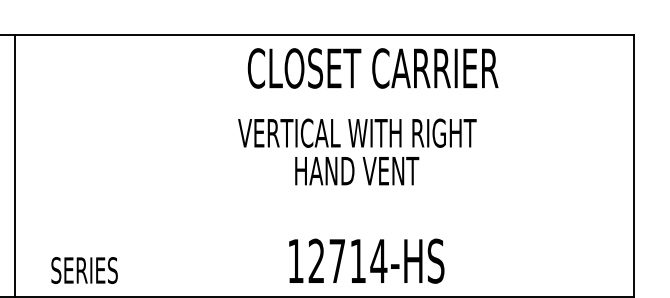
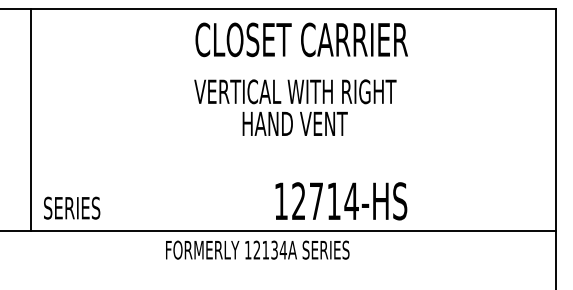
text: (372, 68) -> (301, 39), moved
text: (357, 151) -> (295, 107), moved
text: (366, 261) -> (341, 201), moved
text: (85, 269) -> (72, 207), moved

